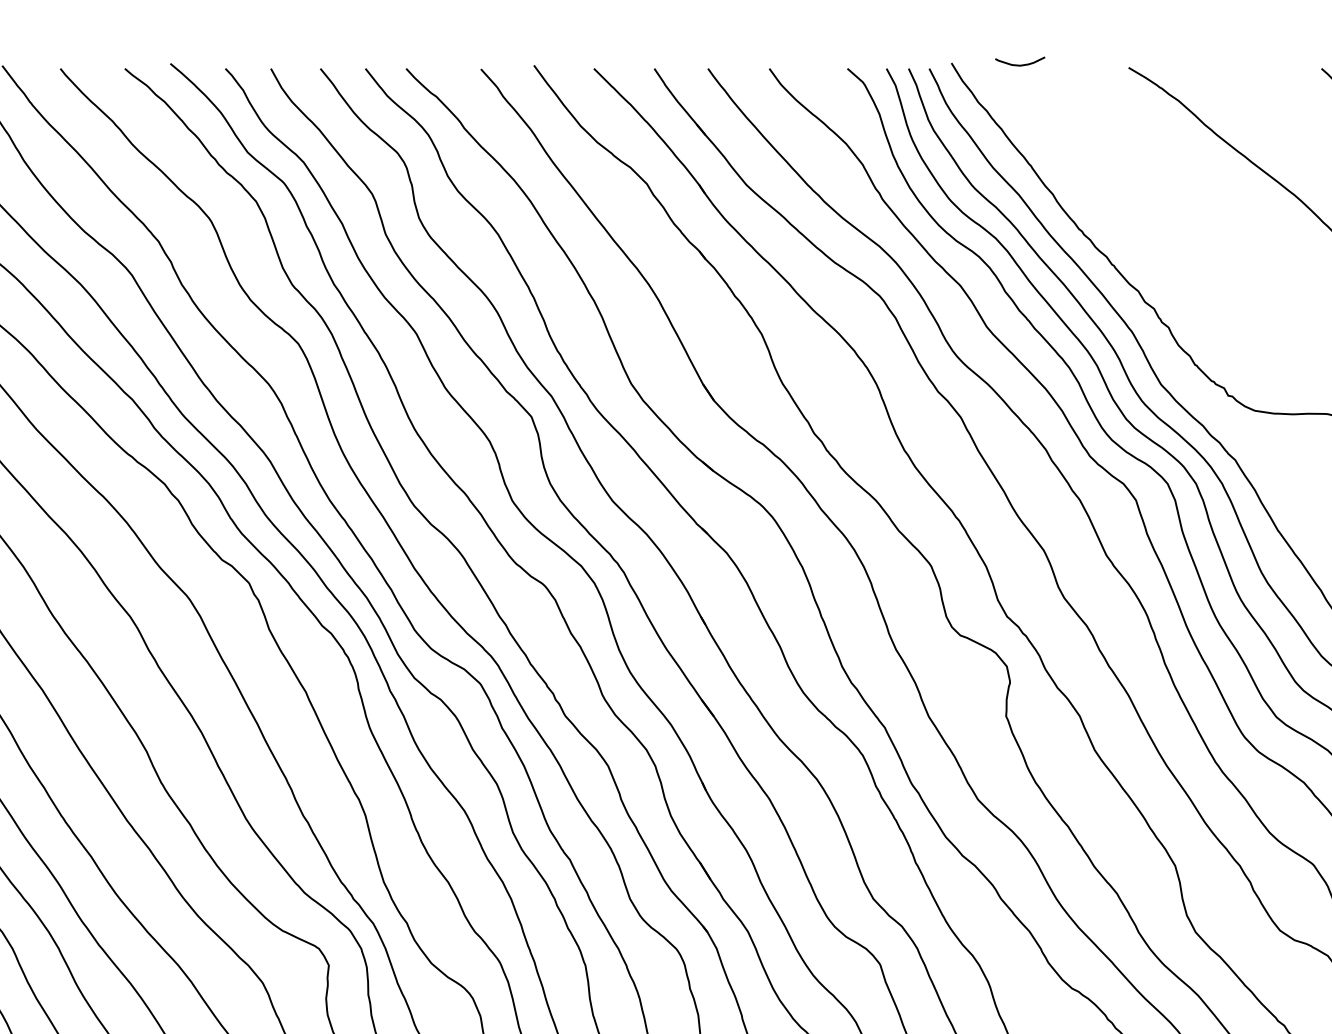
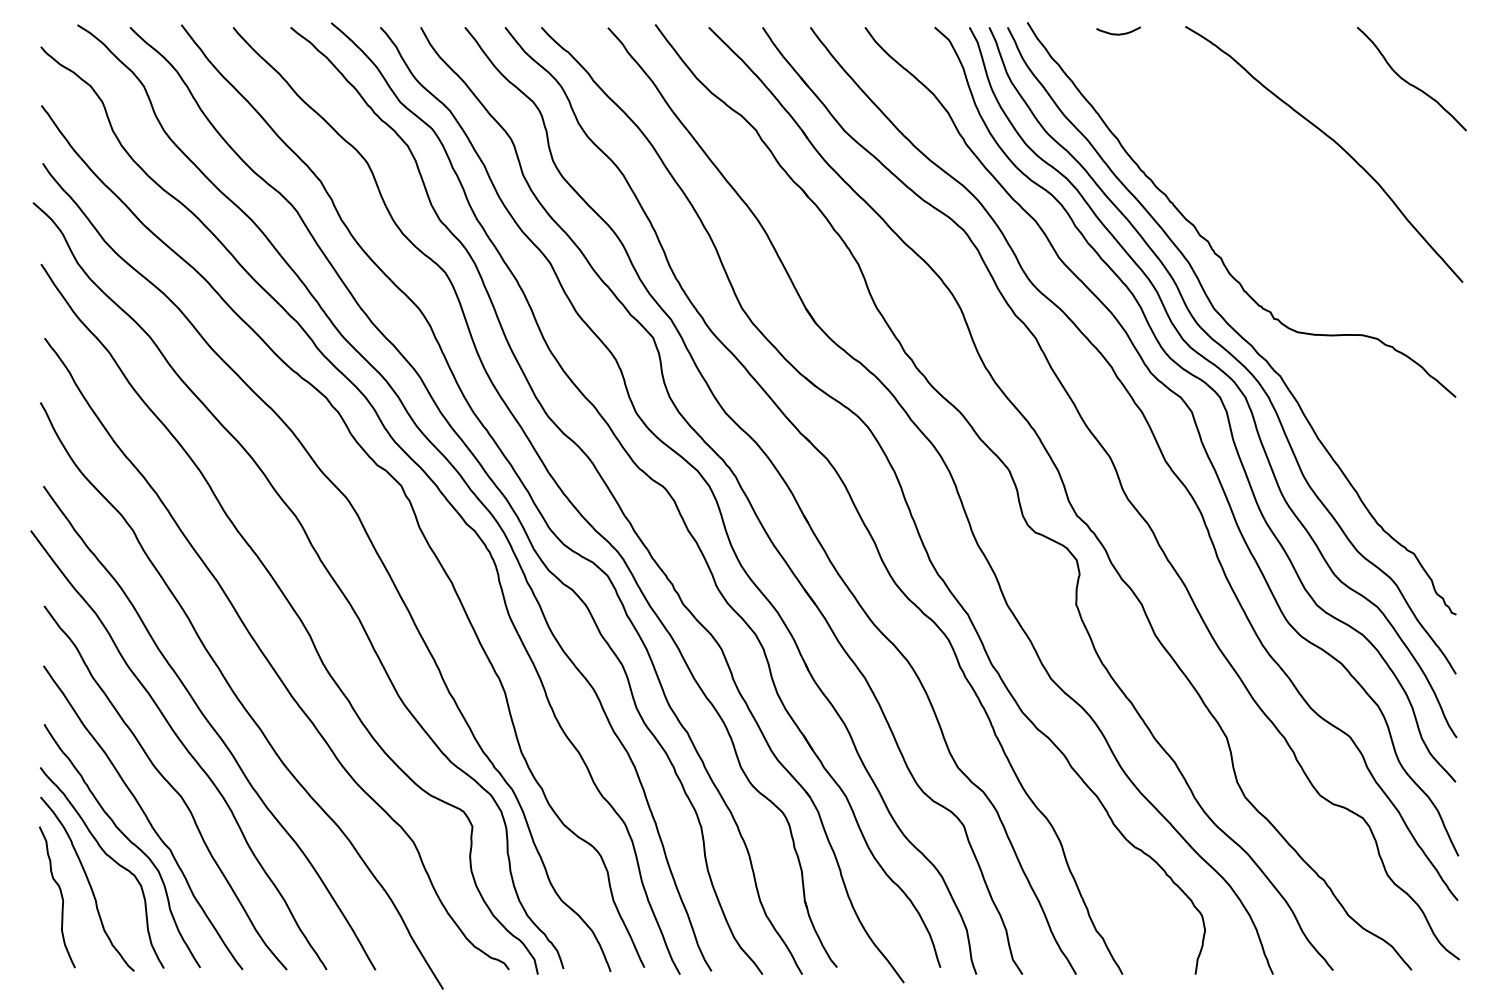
curve: (1020, 64) -> (1118, 33), moved

